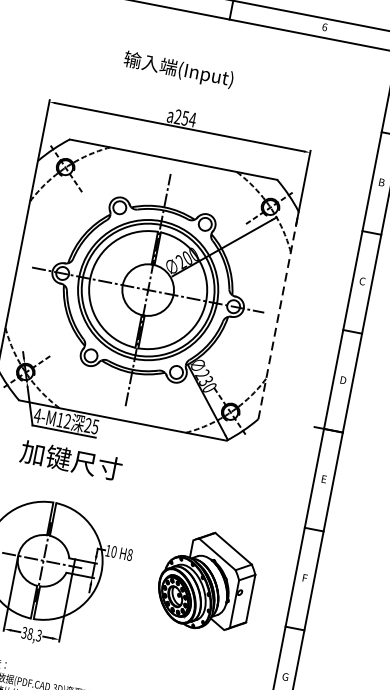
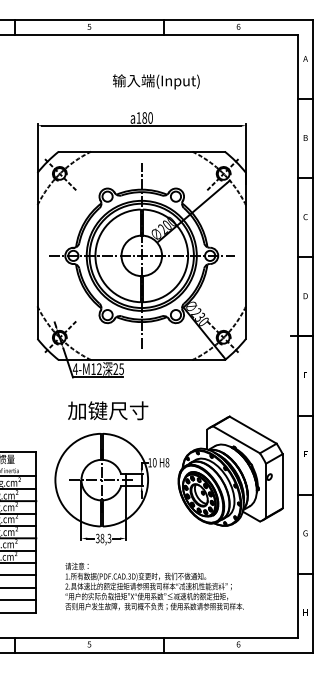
text: (178, 69) -> (156, 81), moved
text: (185, 117) -> (144, 117), 254 -> 180
line: (279, 315) -> (246, 255), dashed -> solid
text: (71, 460) -> (108, 410), moved
part: (206, 580) -> (230, 470), size x1.43

